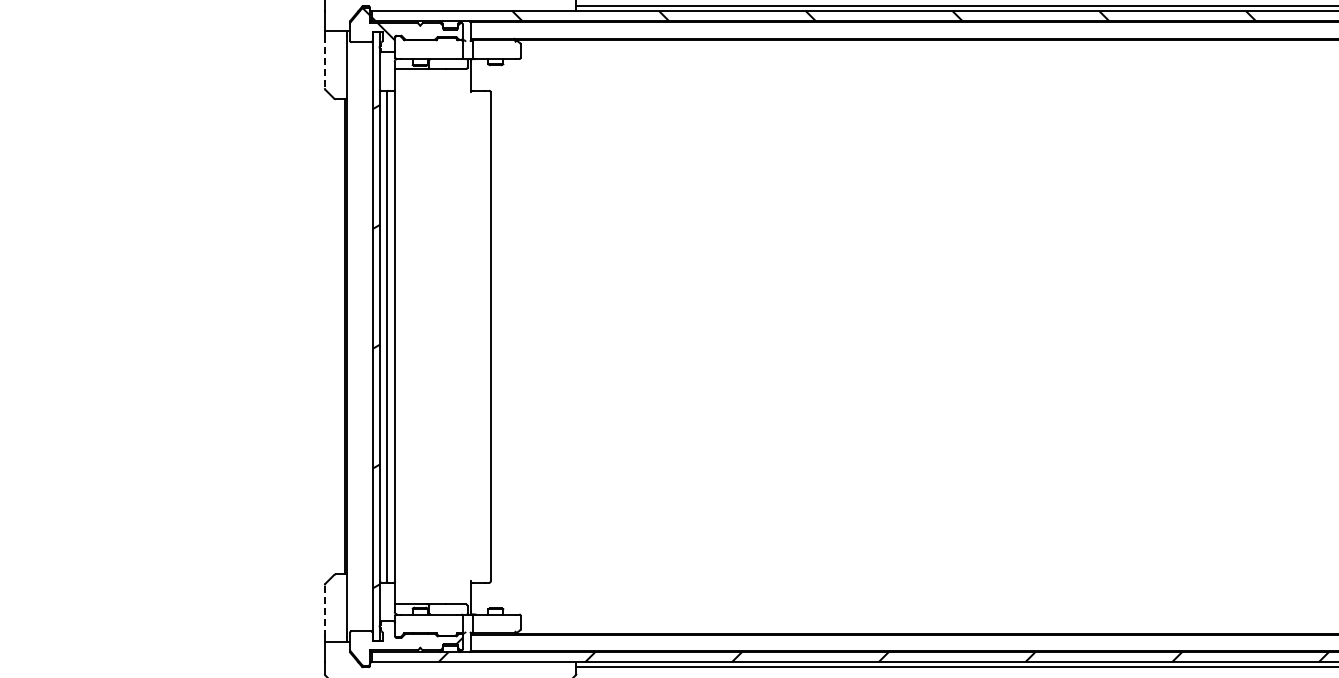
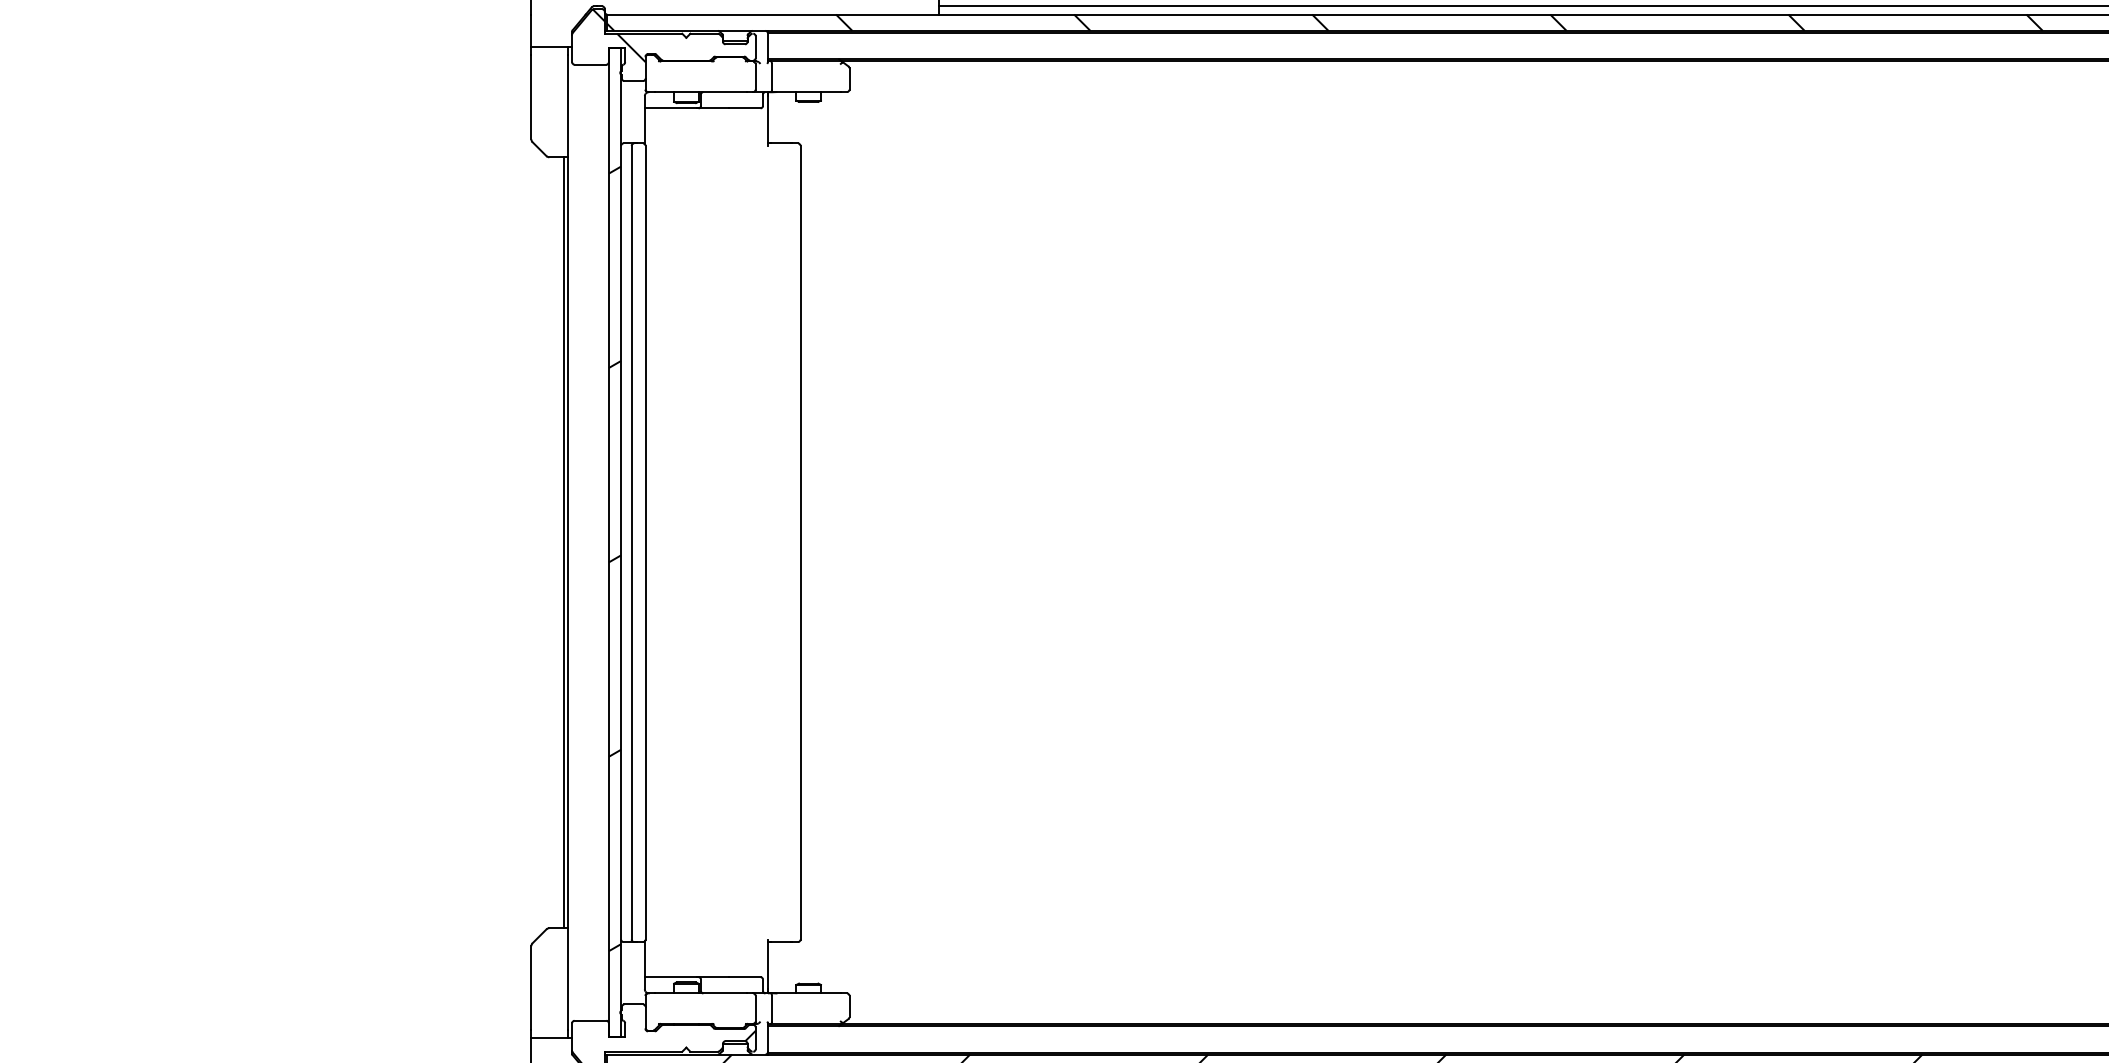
line: (324, 62) -> (530, 97), dashed -> solid
line: (324, 611) -> (530, 988), dashed -> solid

